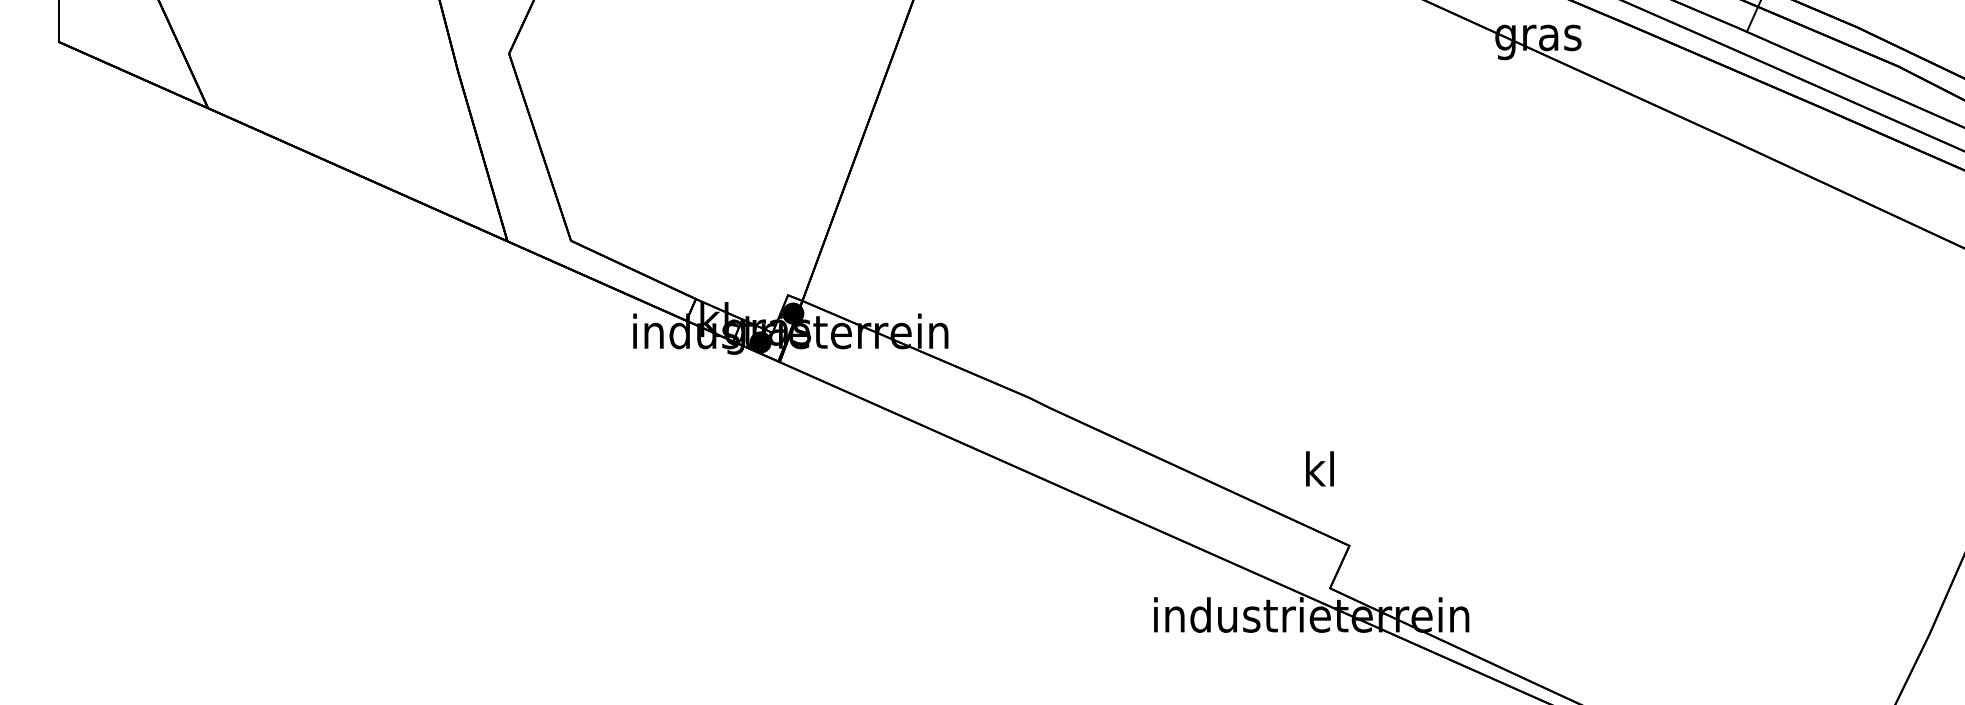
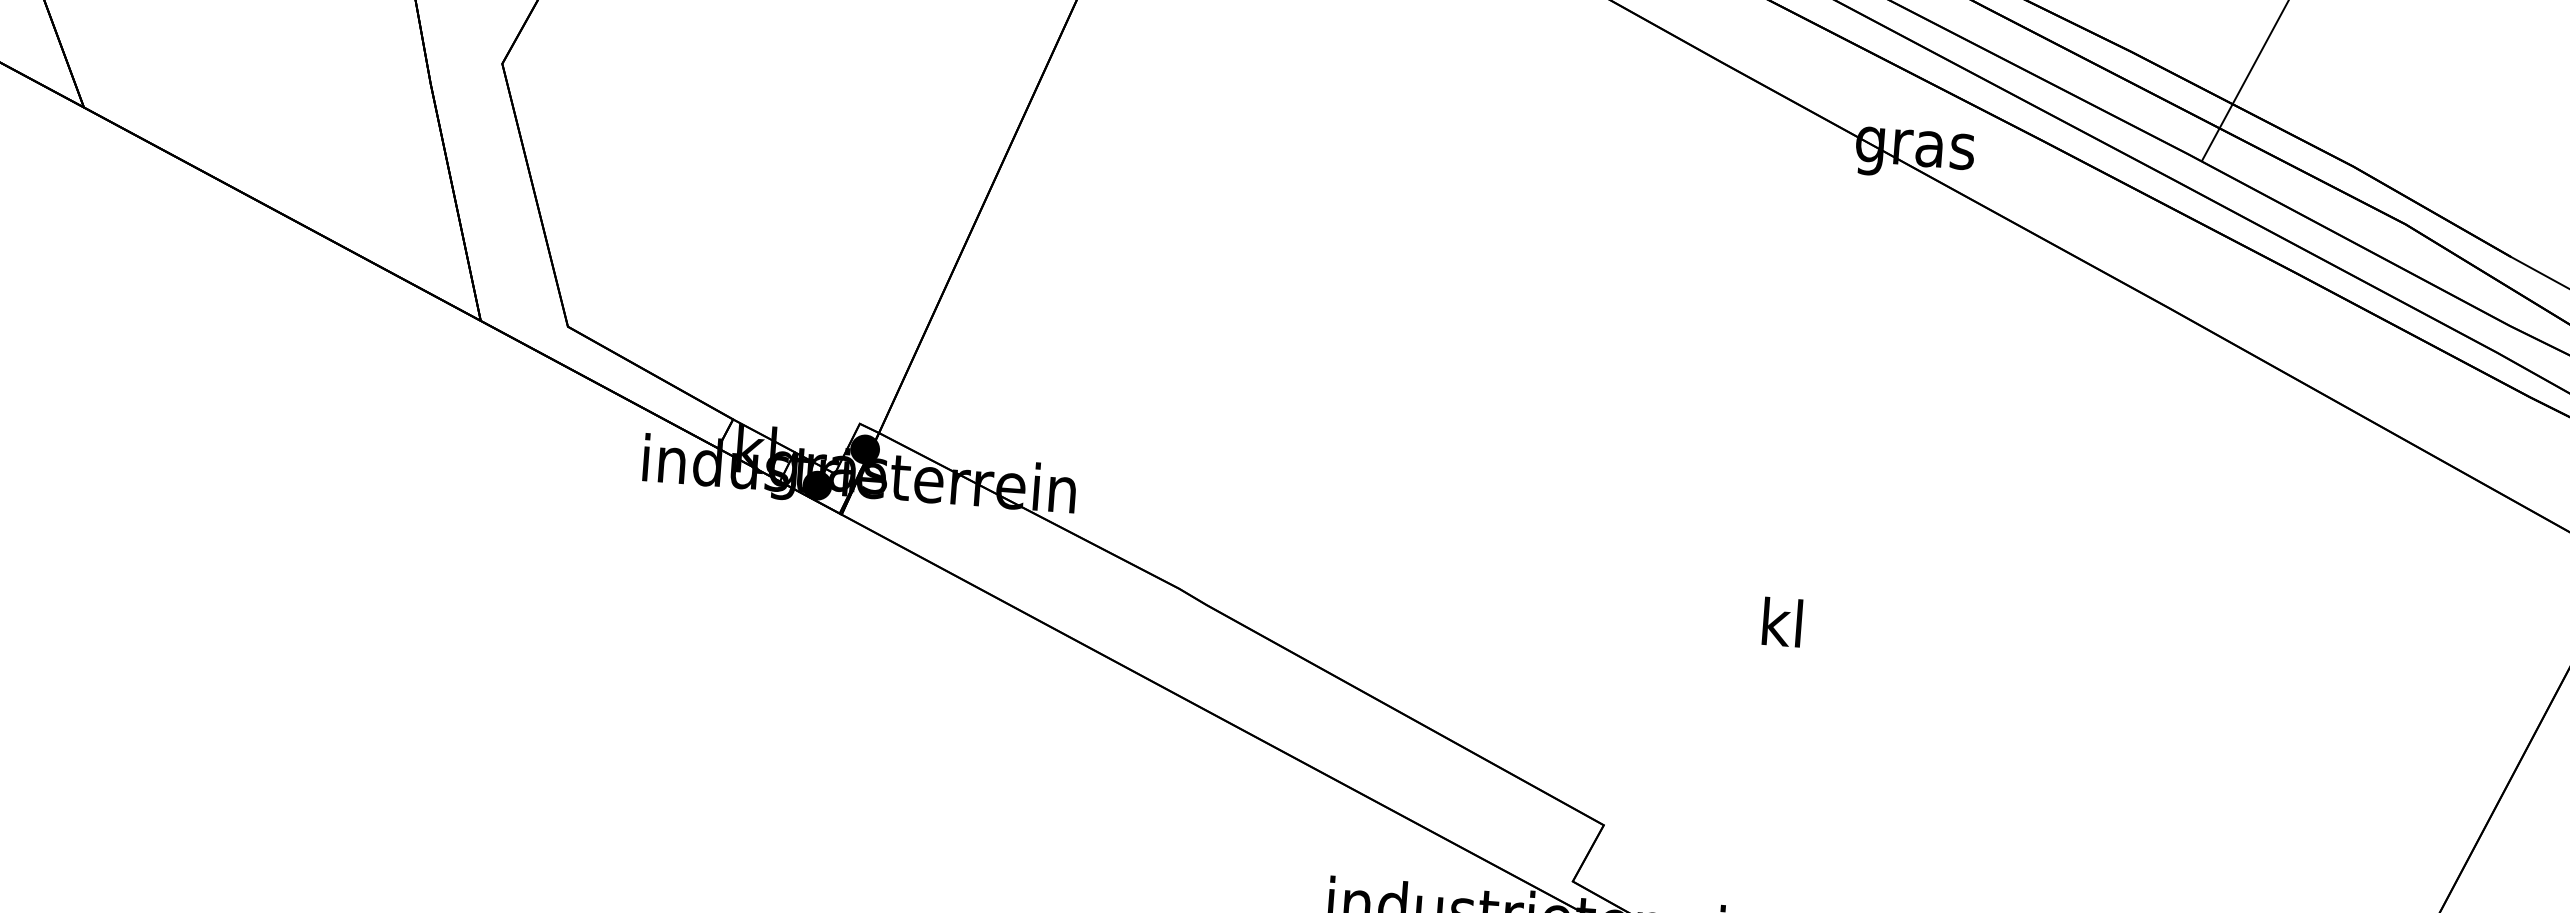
text: (1319, 468) -> (1781, 621), moved

